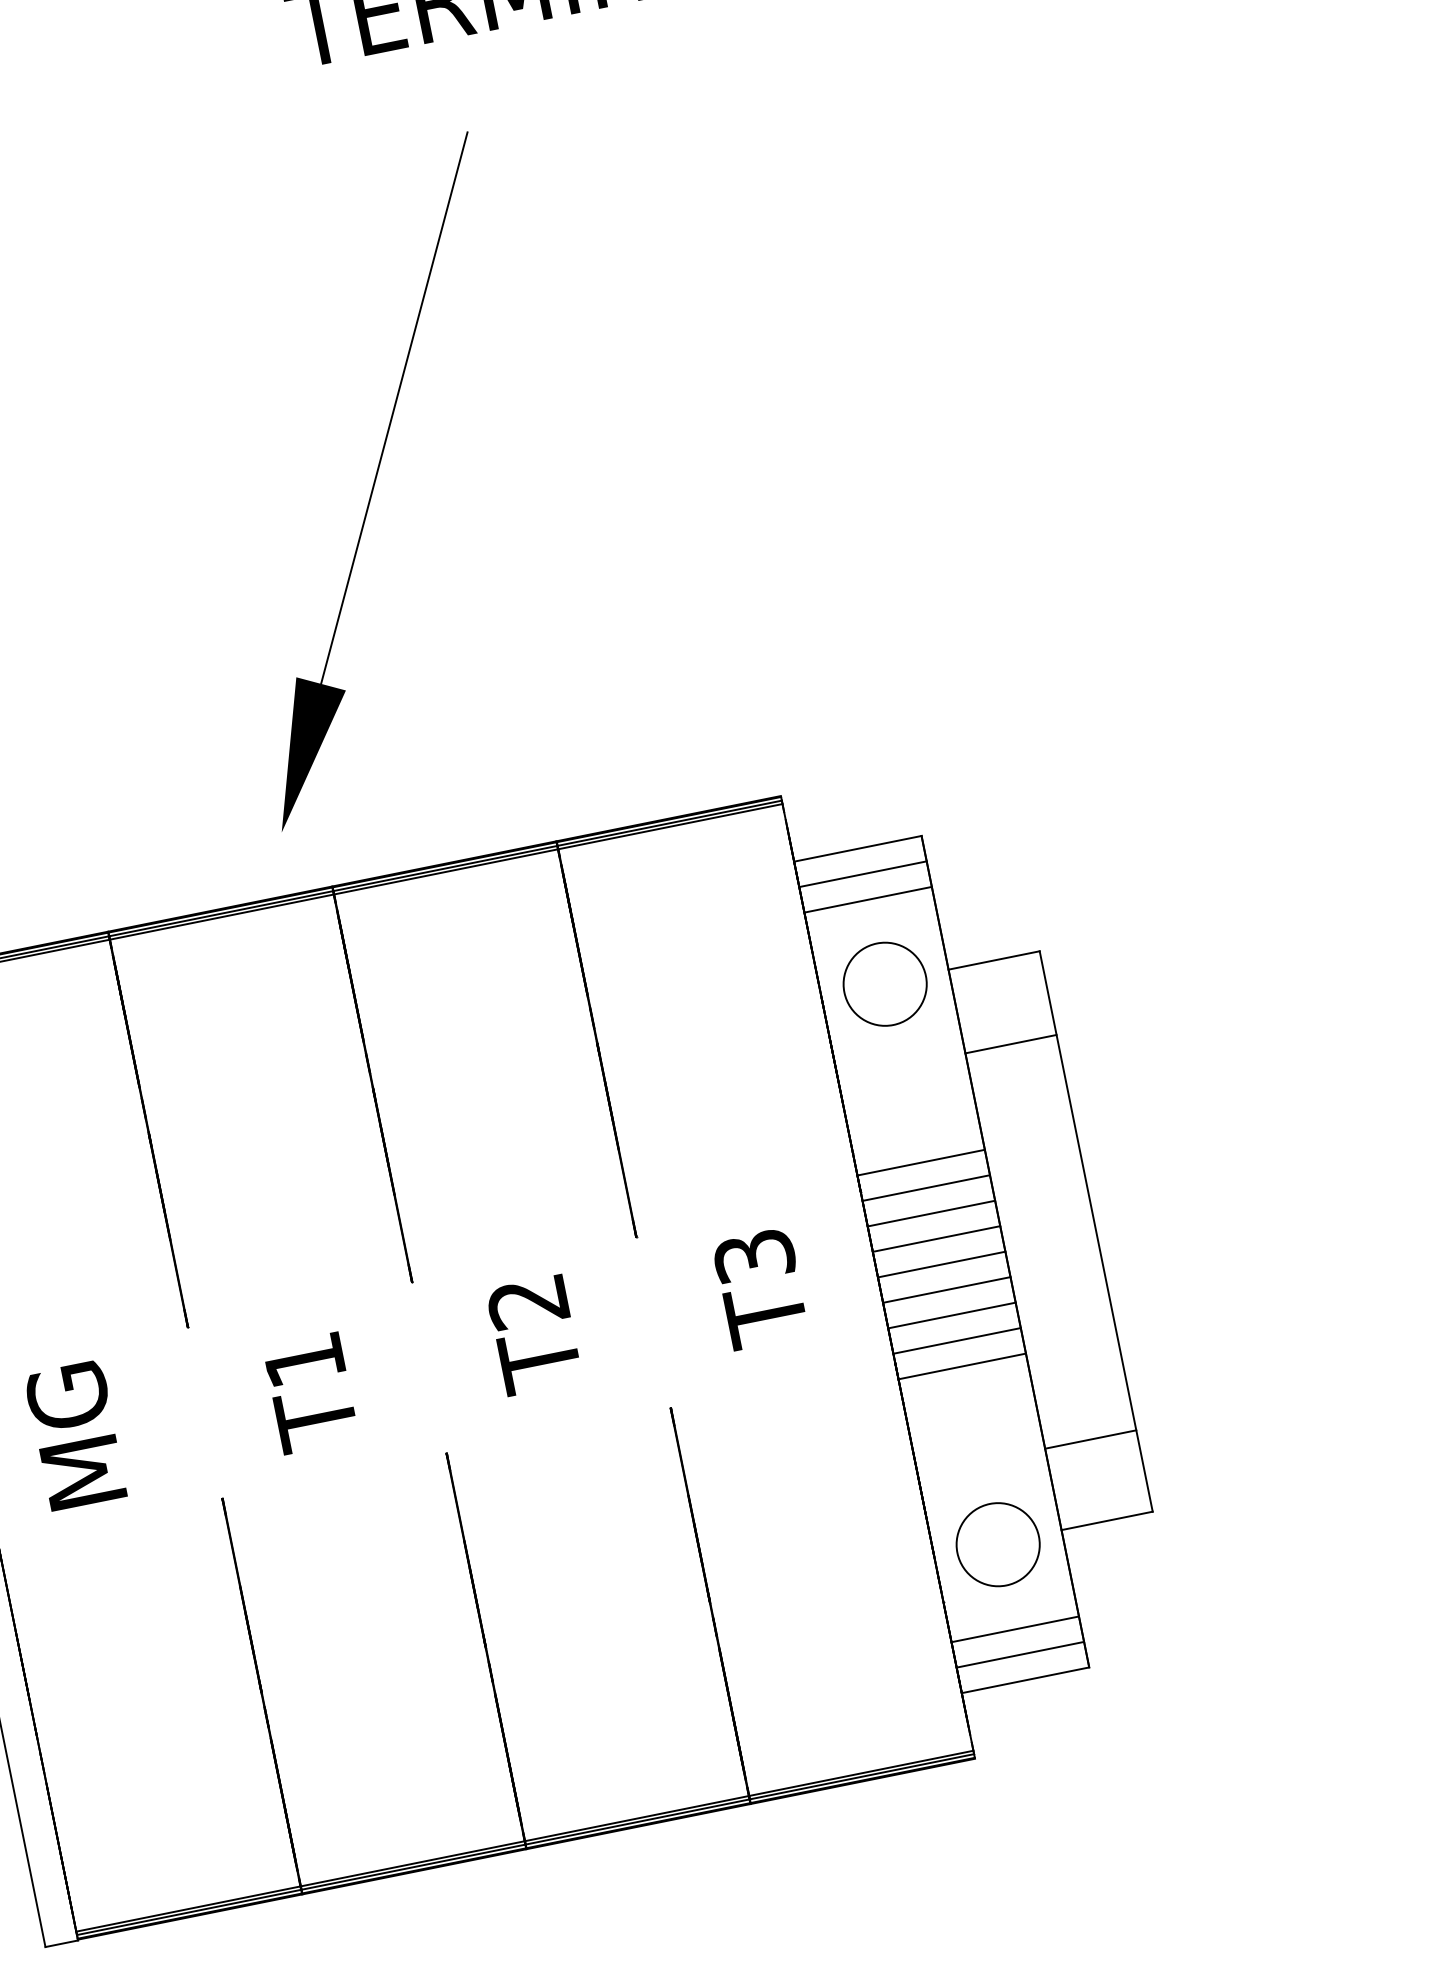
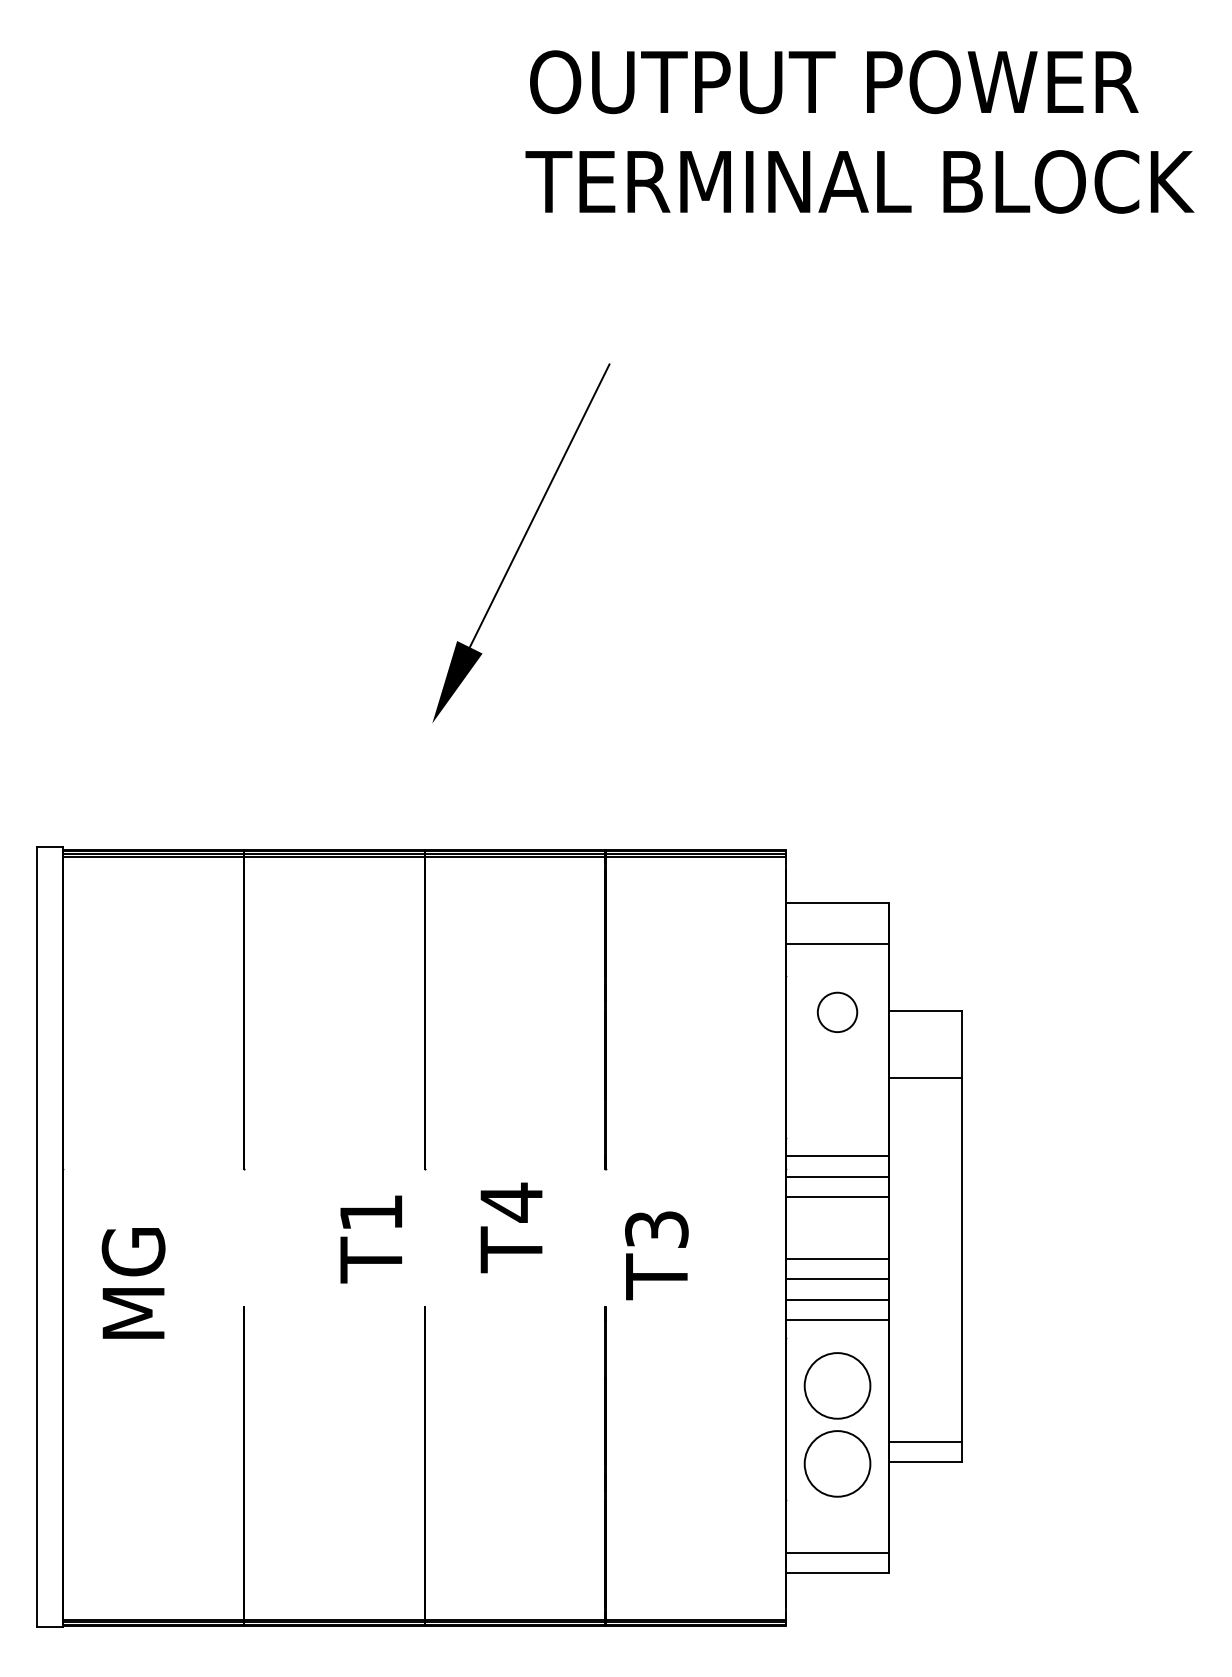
part: (375, 481) -> (521, 543), size x0.7
line: (862, 873) -> (837, 923), removed
circle: (885, 984) -> (837, 1012), size x0.6
line: (936, 1238) -> (837, 1217), removed
line: (941, 1264) -> (837, 1238), removed
text: (760, 1288) -> (656, 1255), moved
text: (526, 1302) -> (510, 1202), T2 -> T4
text: (310, 1393) -> (370, 1239), moved
text: (75, 1435) -> (133, 1283), moved
line: (1090, 1439) -> (925, 1441), moved
circle: (978, 1447) -> (837, 1385), added
line: (1015, 1629) -> (837, 1532), removed

